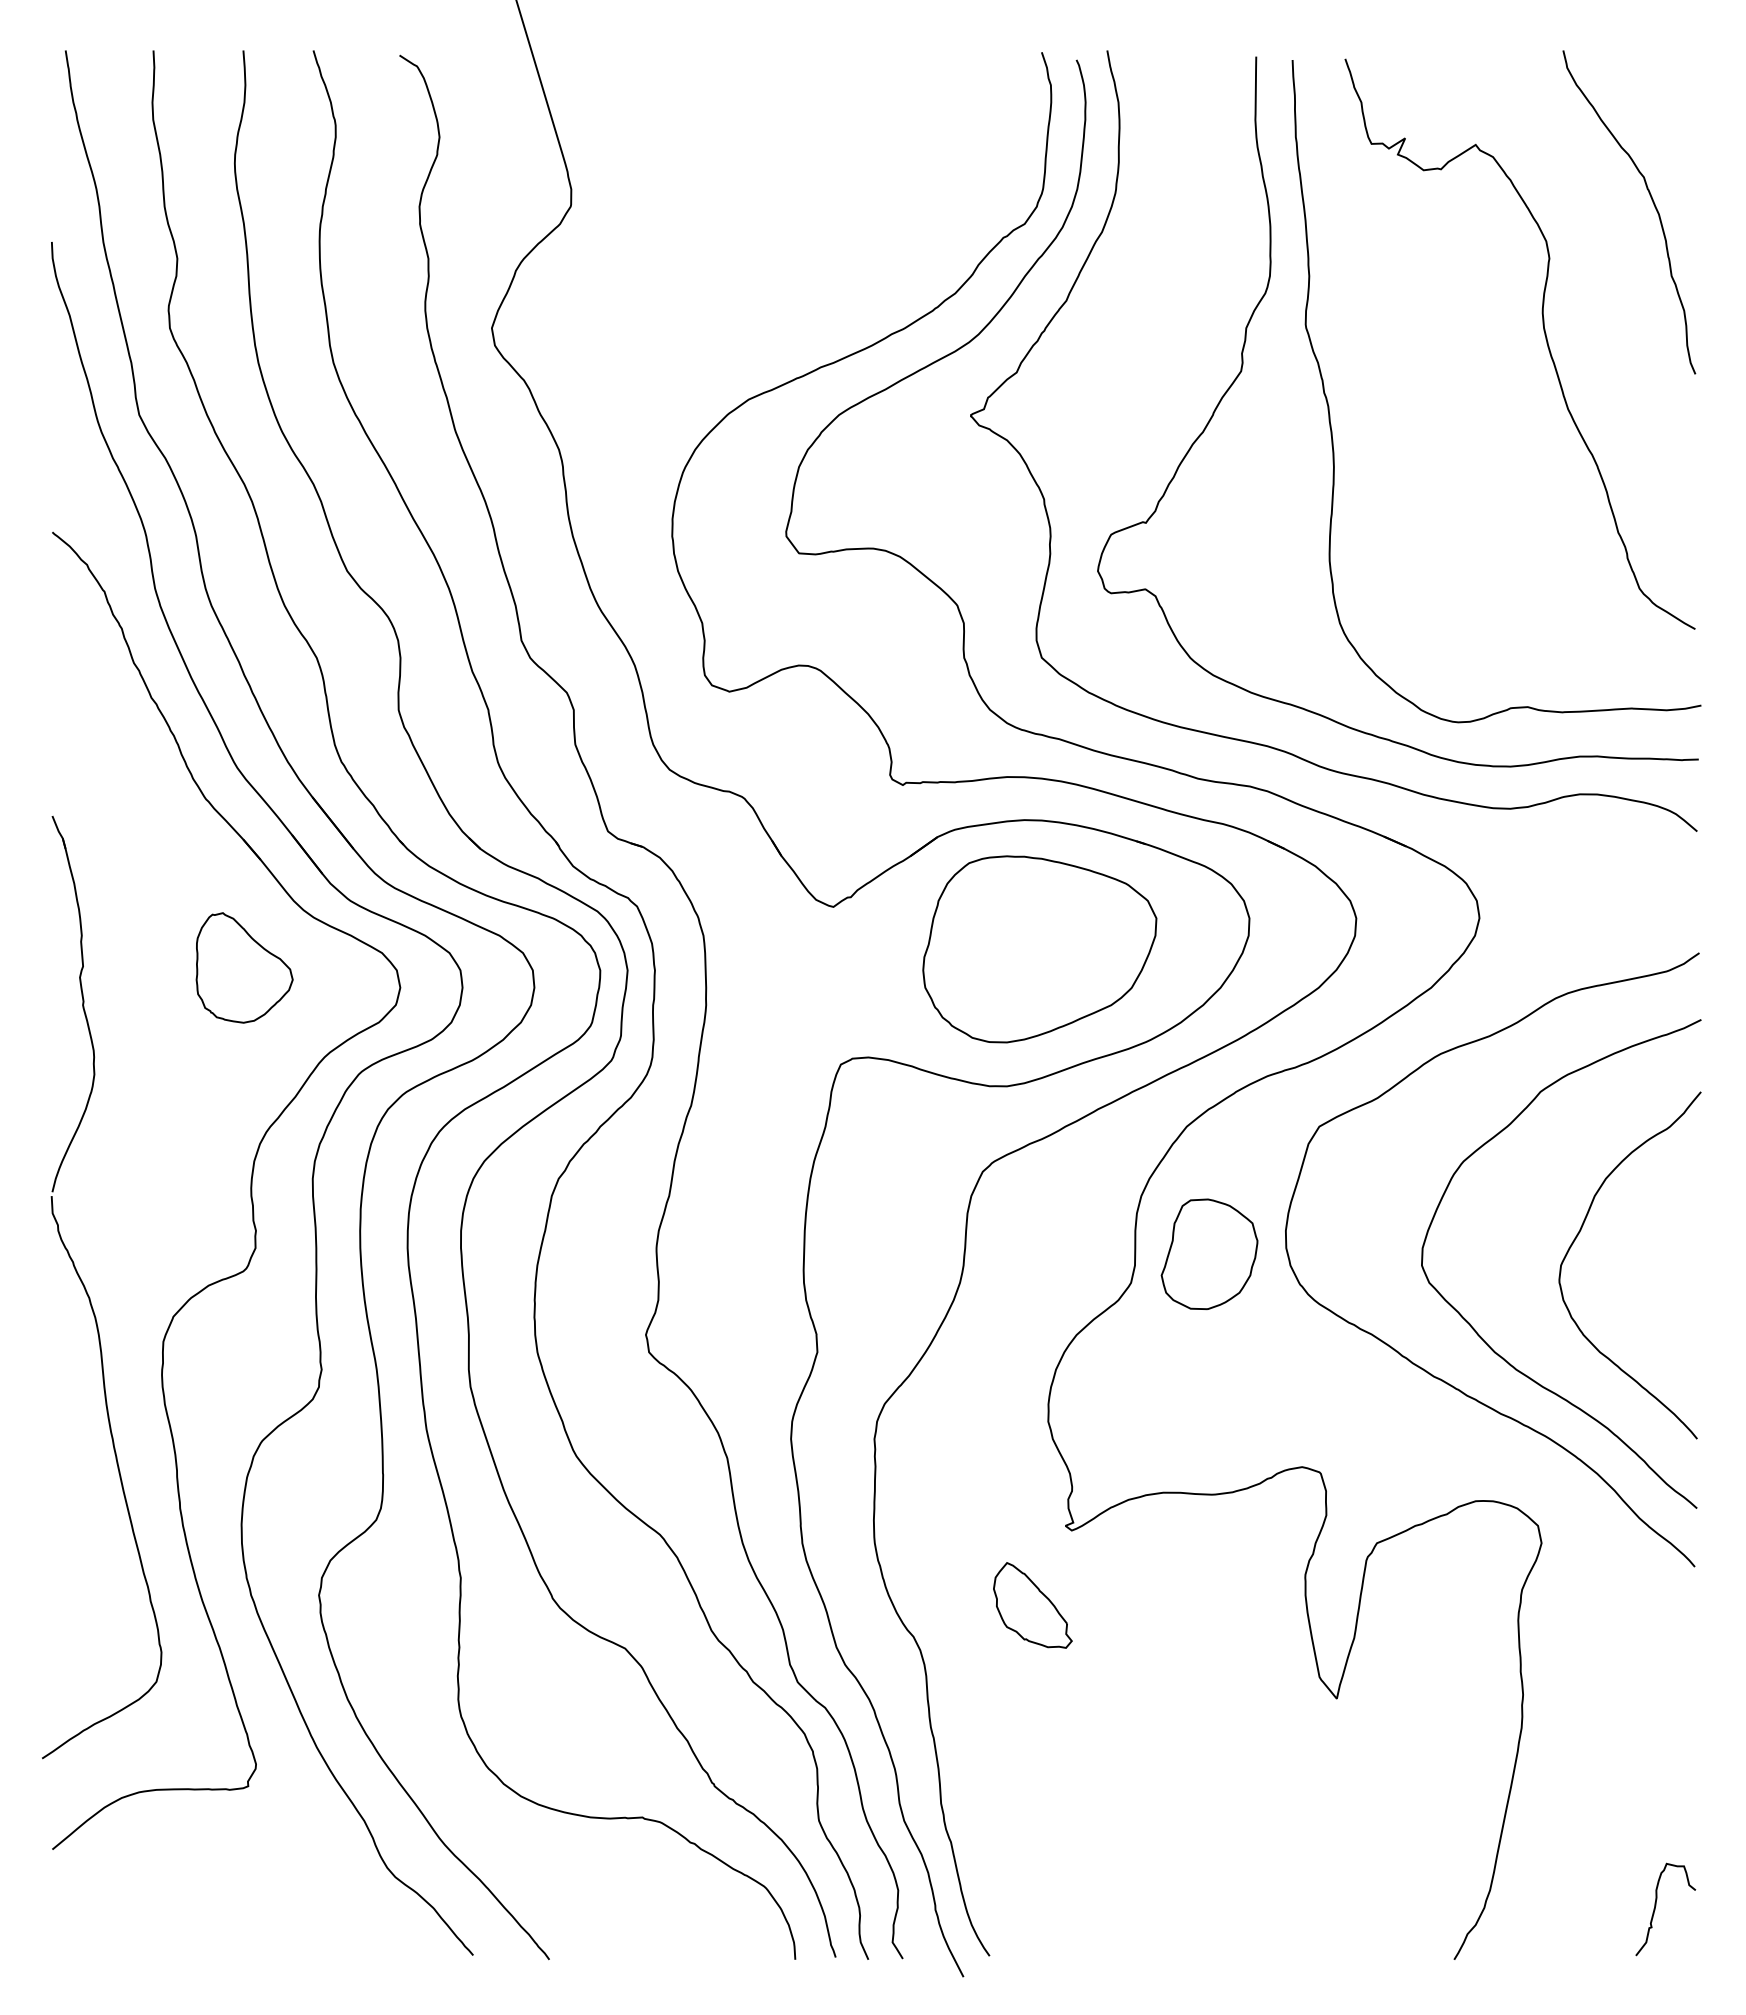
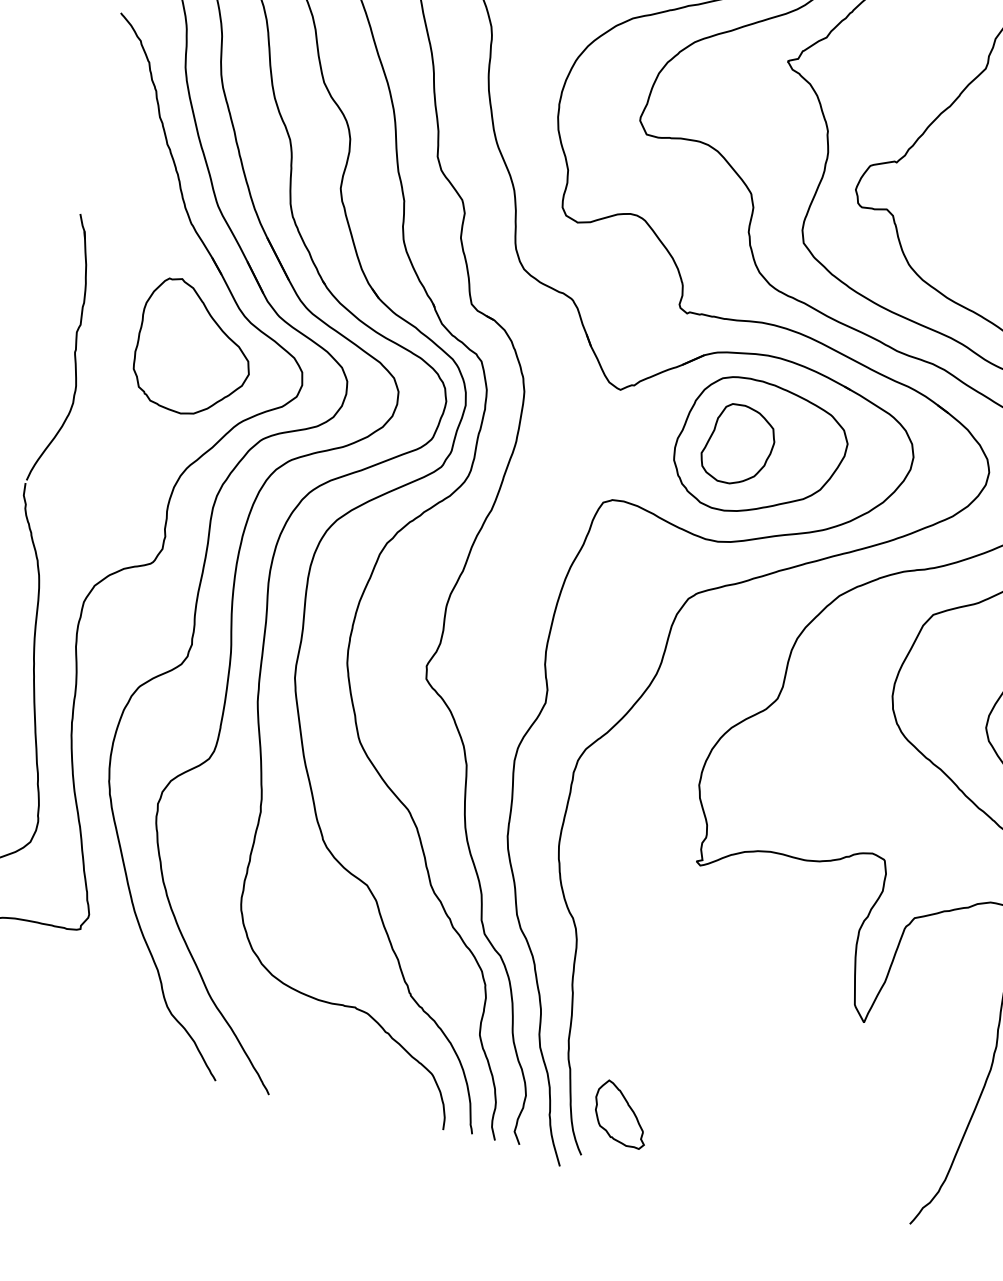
part: (244, 967) -> (194, 348), size x1.67
part: (1209, 1254) -> (738, 445), moved
part: (1032, 1605) -> (621, 1114), moved

